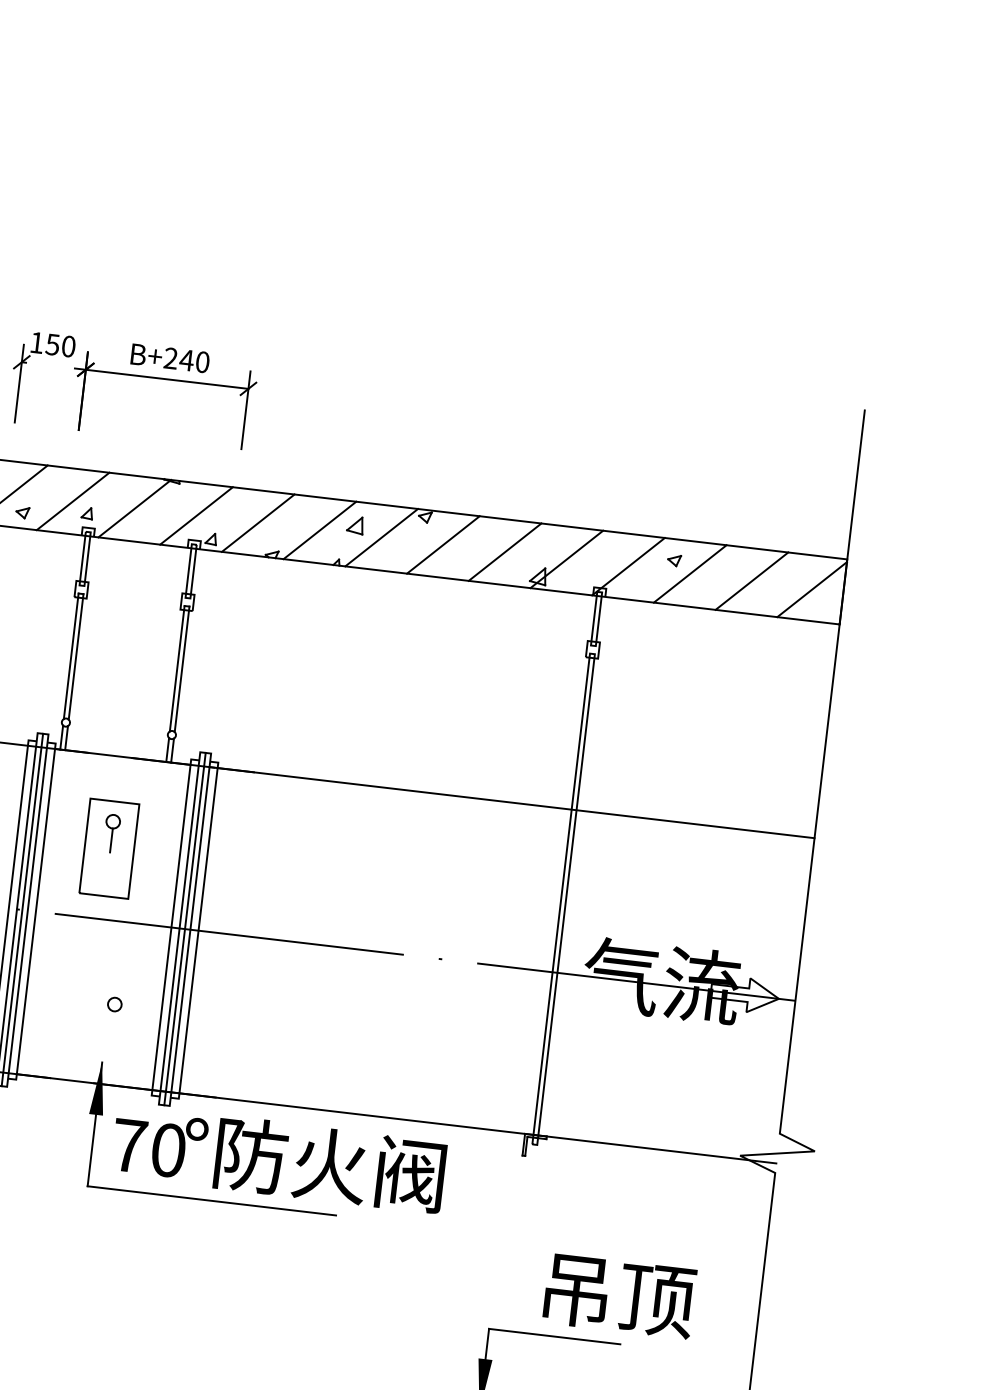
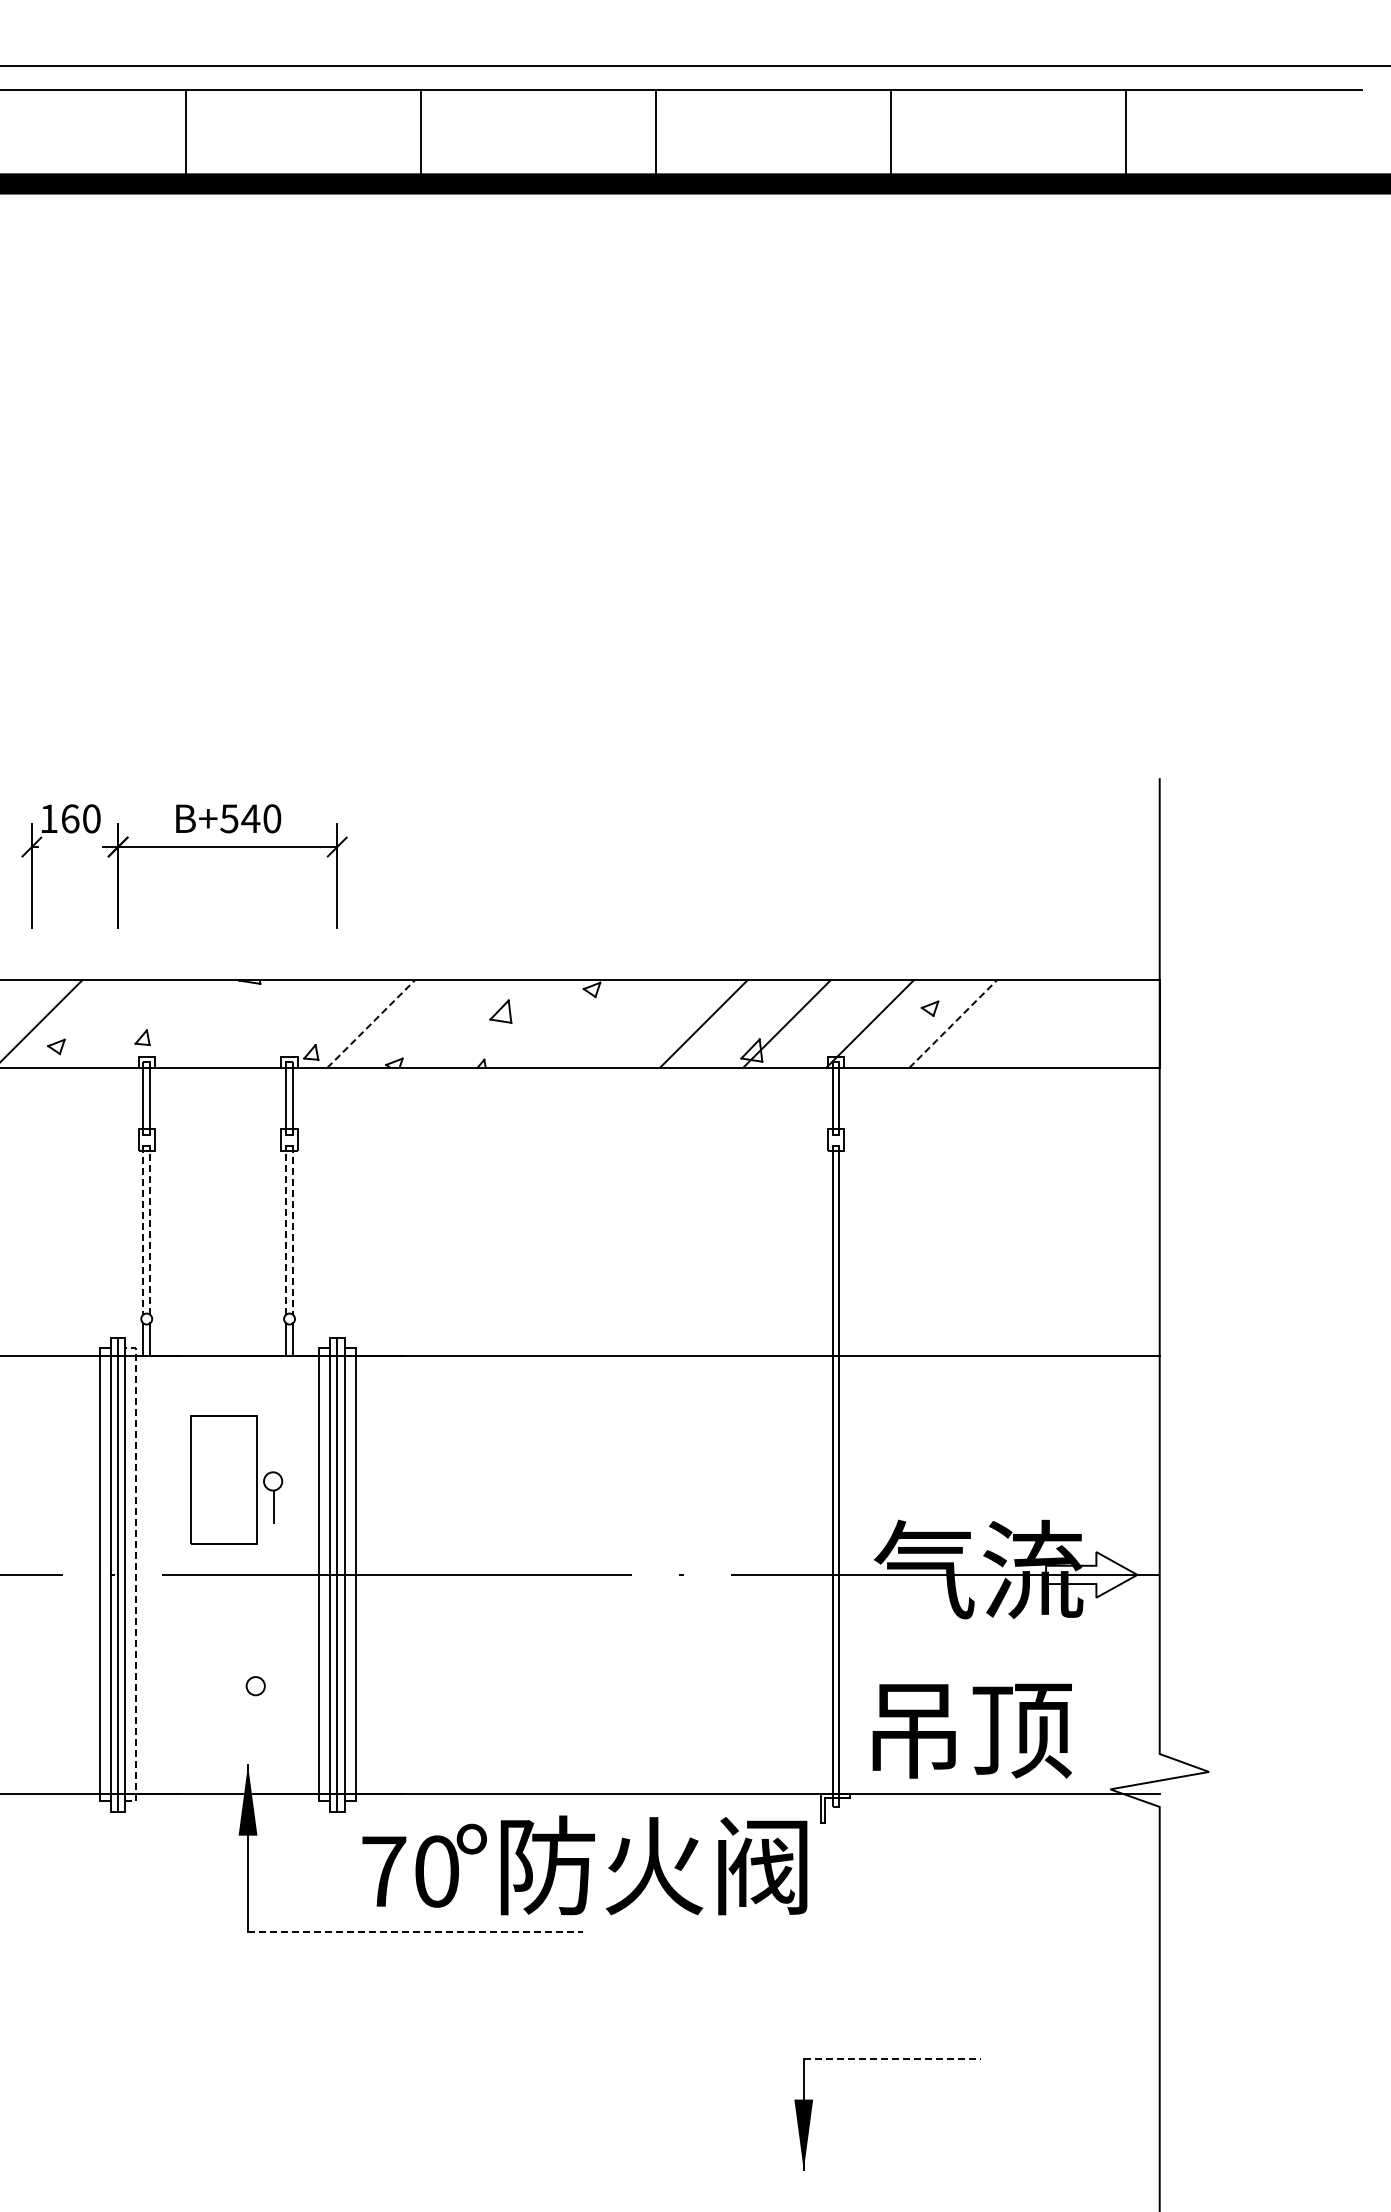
text: (52, 344) -> (70, 818), 150 -> 160
text: (170, 358) -> (229, 818), B+240 -> B+540
line: (72, 501) -> (121, 1023), removed
line: (134, 508) -> (204, 1023), removed
line: (196, 515) -> (287, 1023), removed
line: (258, 523) -> (371, 1024), solid -> dashed
line: (320, 530) -> (454, 1023), removed
line: (381, 537) -> (537, 1023), removed
line: (443, 544) -> (620, 1023), removed
line: (690, 574) -> (953, 1024), solid -> dashed
line: (752, 580) -> (1036, 1023), removed
line: (812, 589) -> (1117, 1025), removed
line: (71, 656) -> (143, 1230), solid -> dashed
line: (76, 657) -> (150, 1230), solid -> dashed
line: (177, 669) -> (286, 1230), solid -> dashed
line: (181, 669) -> (292, 1230), solid -> dashed
part: (112, 833) -> (273, 1497), moved
line: (36, 911) -> (136, 1574), solid -> dashed
text: (278, 1158) -> (584, 1865), moved
line: (212, 1200) -> (415, 1931), solid -> dashed
text: (619, 1295) -> (971, 1730), moved
line: (554, 1336) -> (892, 2058), solid -> dashed

